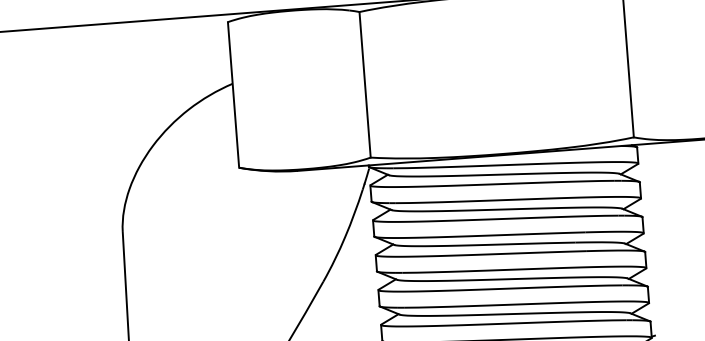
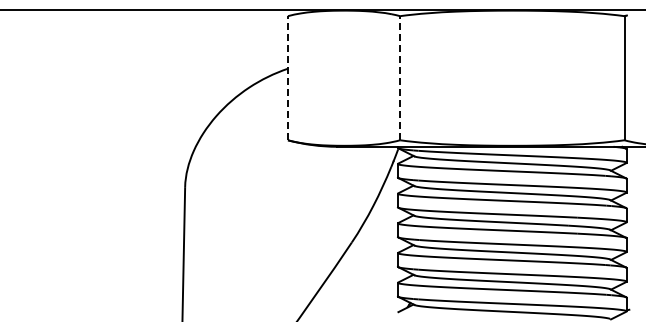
line: (365, 83) -> (400, 77), solid -> dashed
line: (232, 94) -> (287, 77), solid -> dashed

